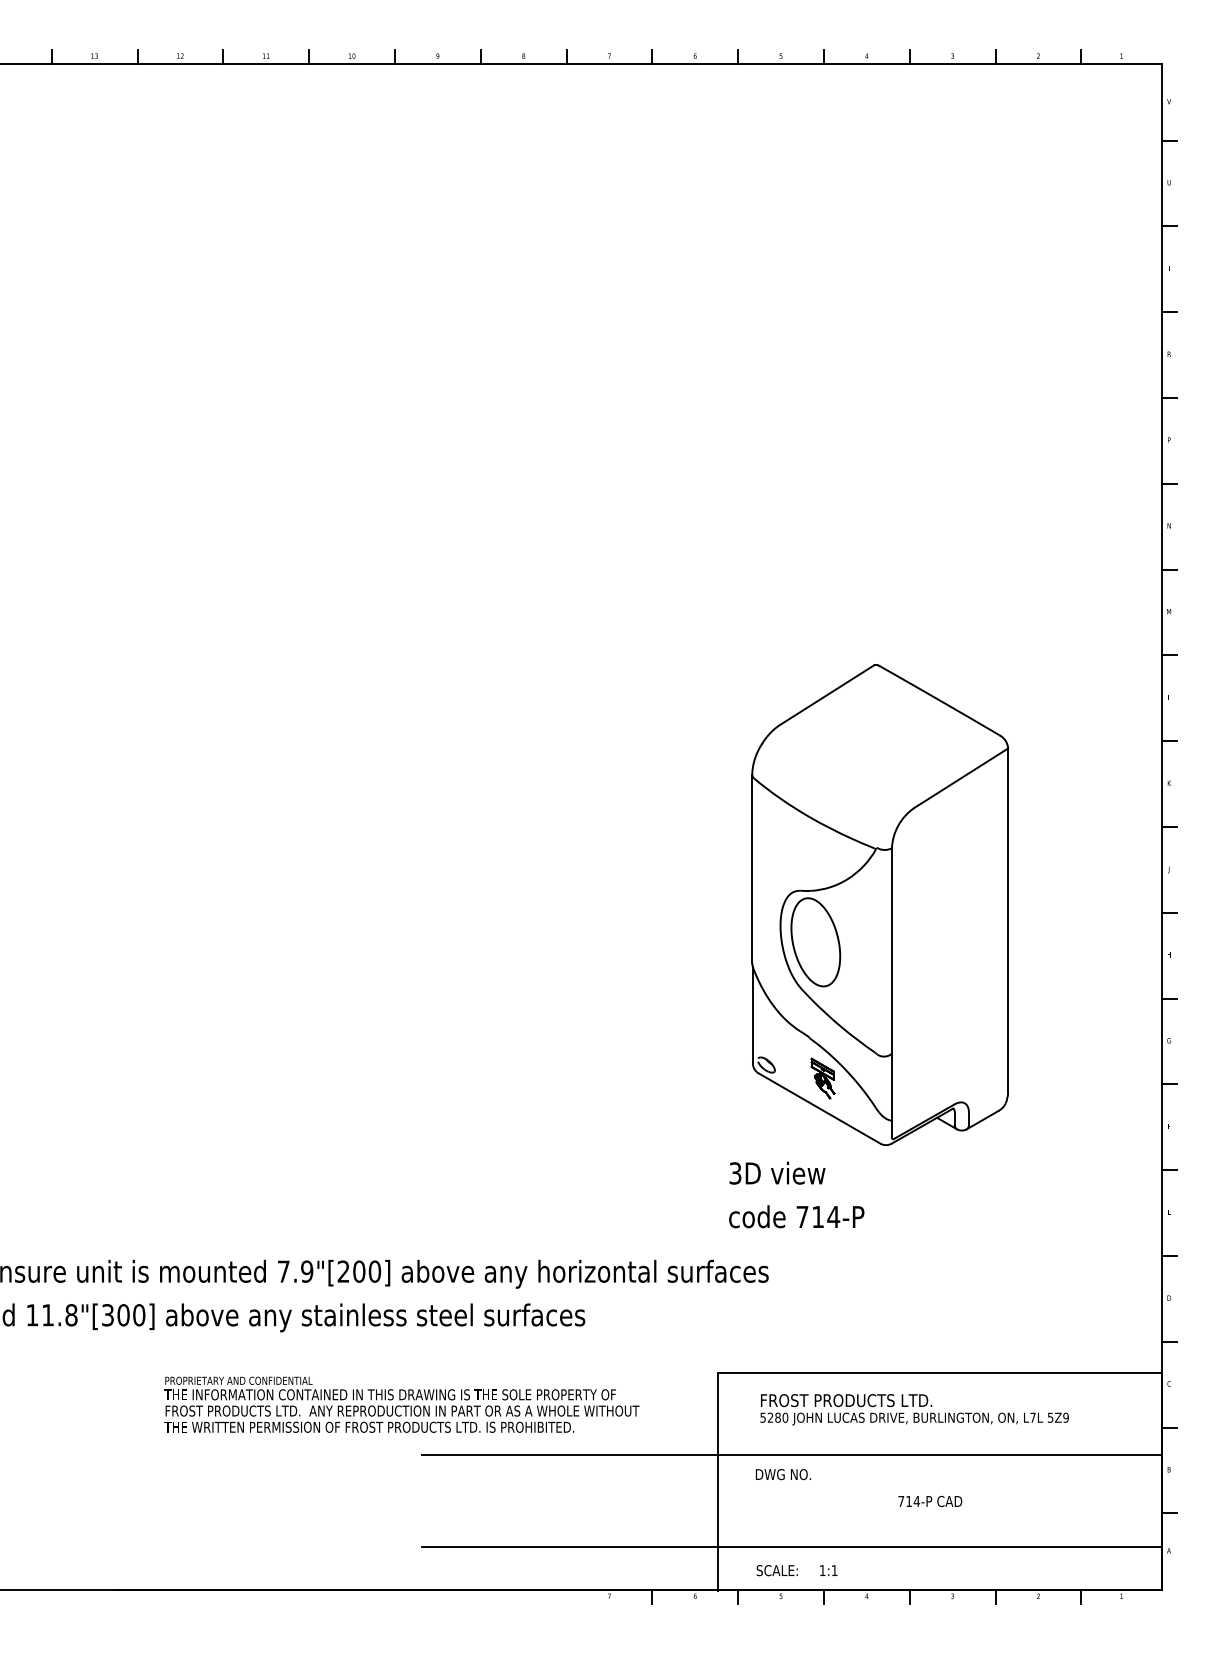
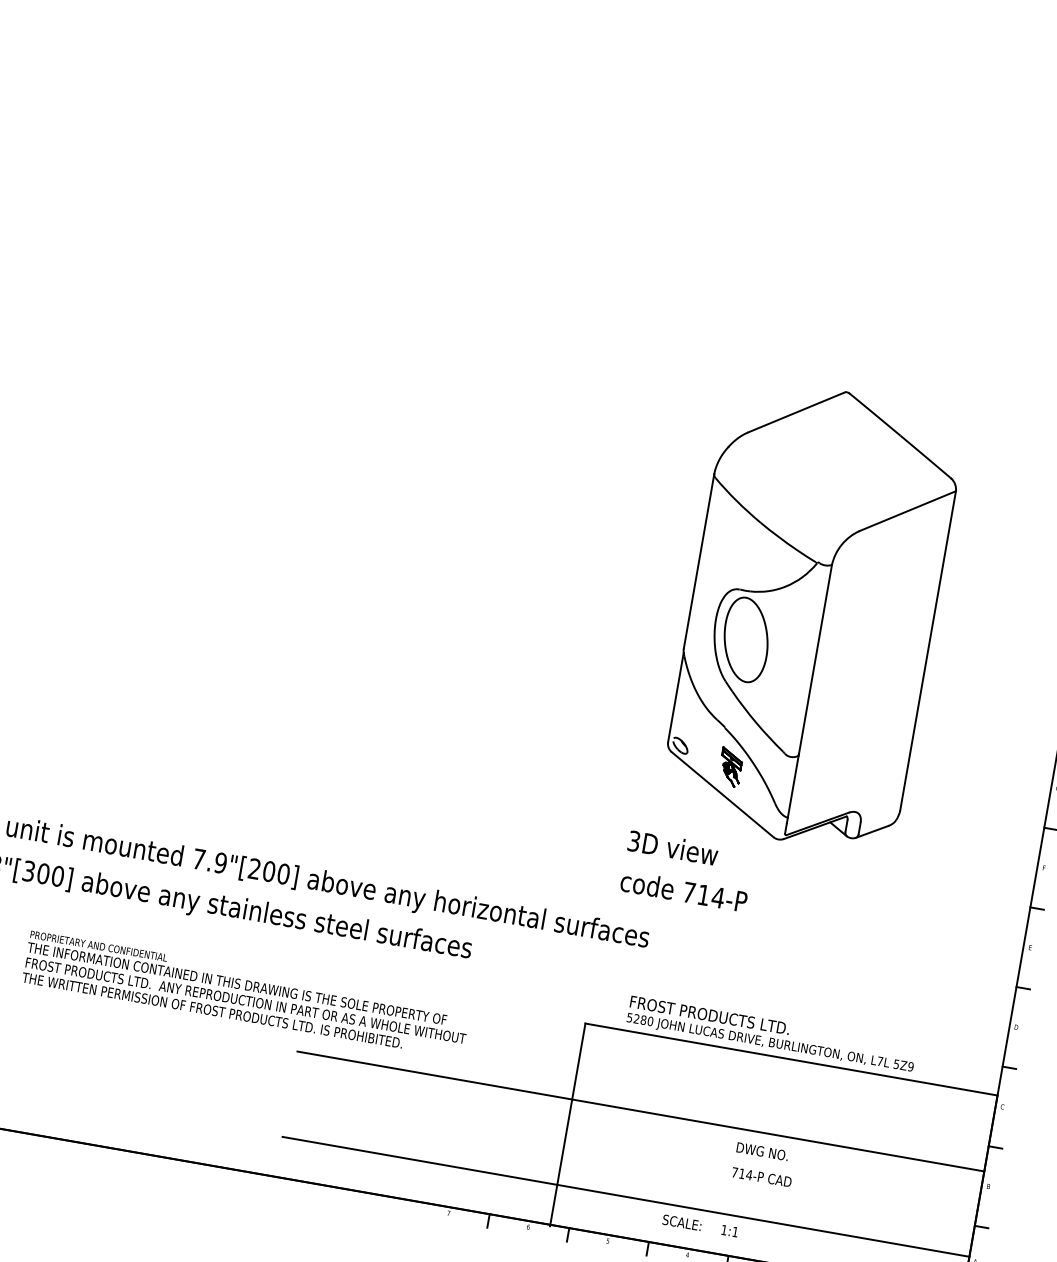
text: (401, 1404) -> (246, 994), moved
text: (914, 1409) -> (771, 1034), moved
text: (783, 1474) -> (762, 1151), moved
text: (796, 1570) -> (699, 1225), moved

